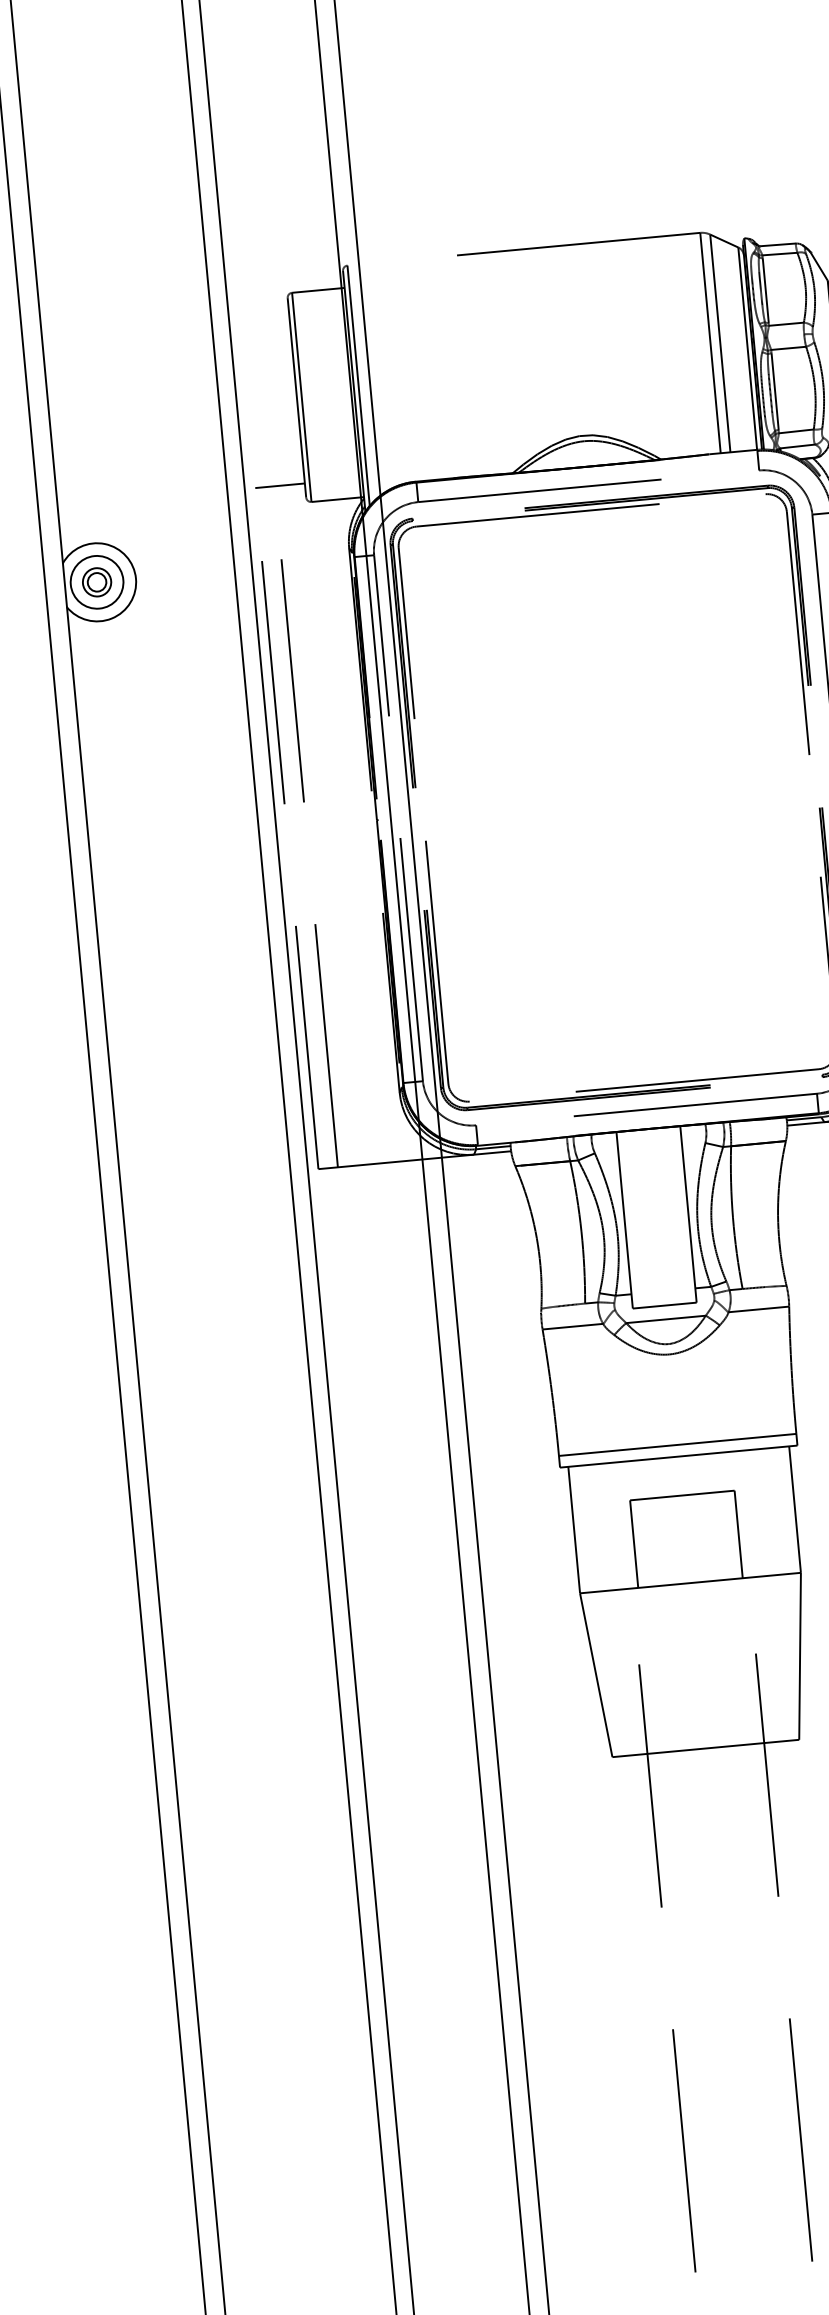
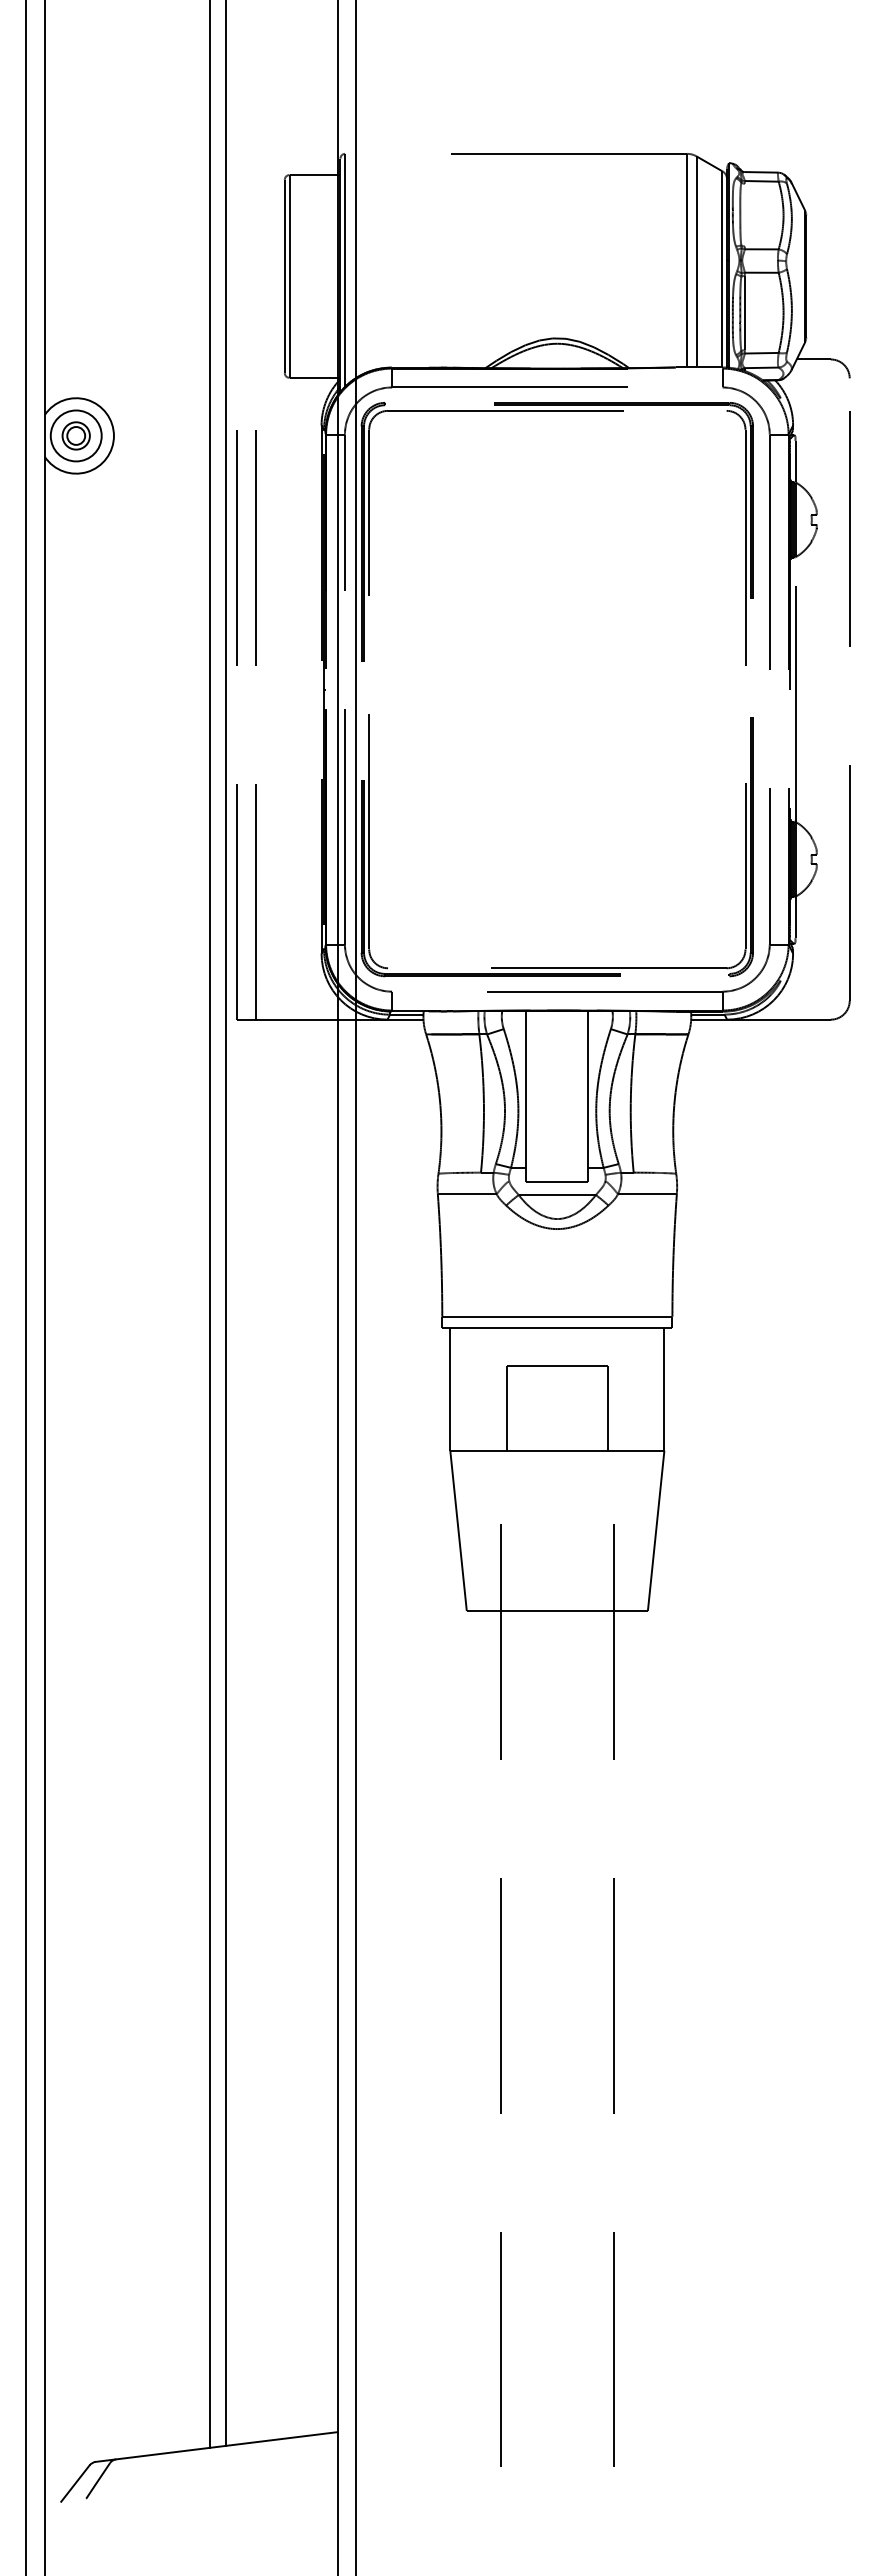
line: (765, 289) -> (744, 214), removed
line: (279, 485) -> (260, 359), removed

